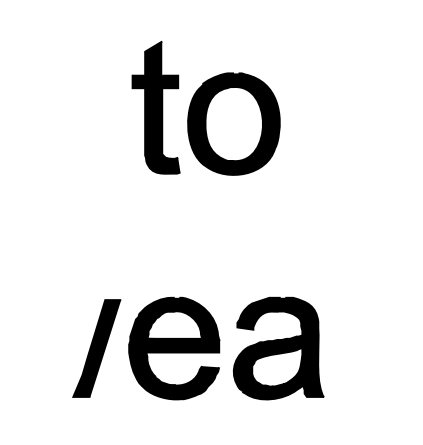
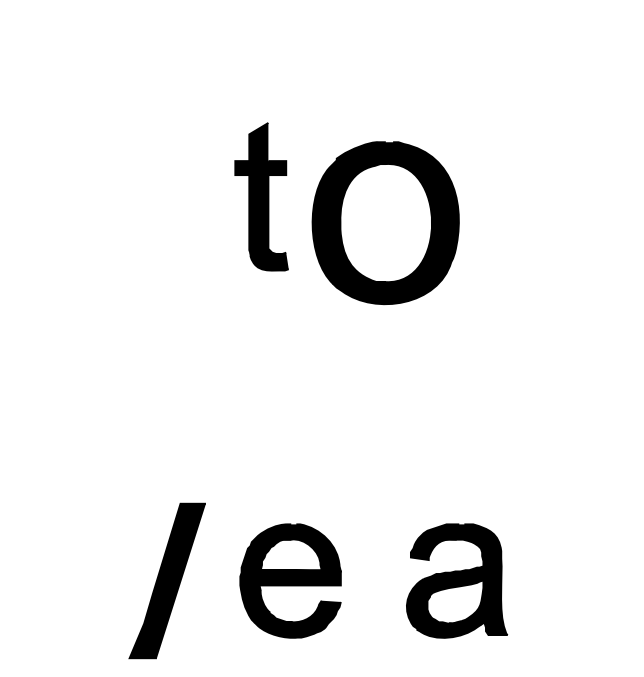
part: (155, 107) -> (260, 196), size x0.7
part: (174, 348) -> (290, 580), size x0.7
part: (278, 348) -> (456, 580), size x0.7

